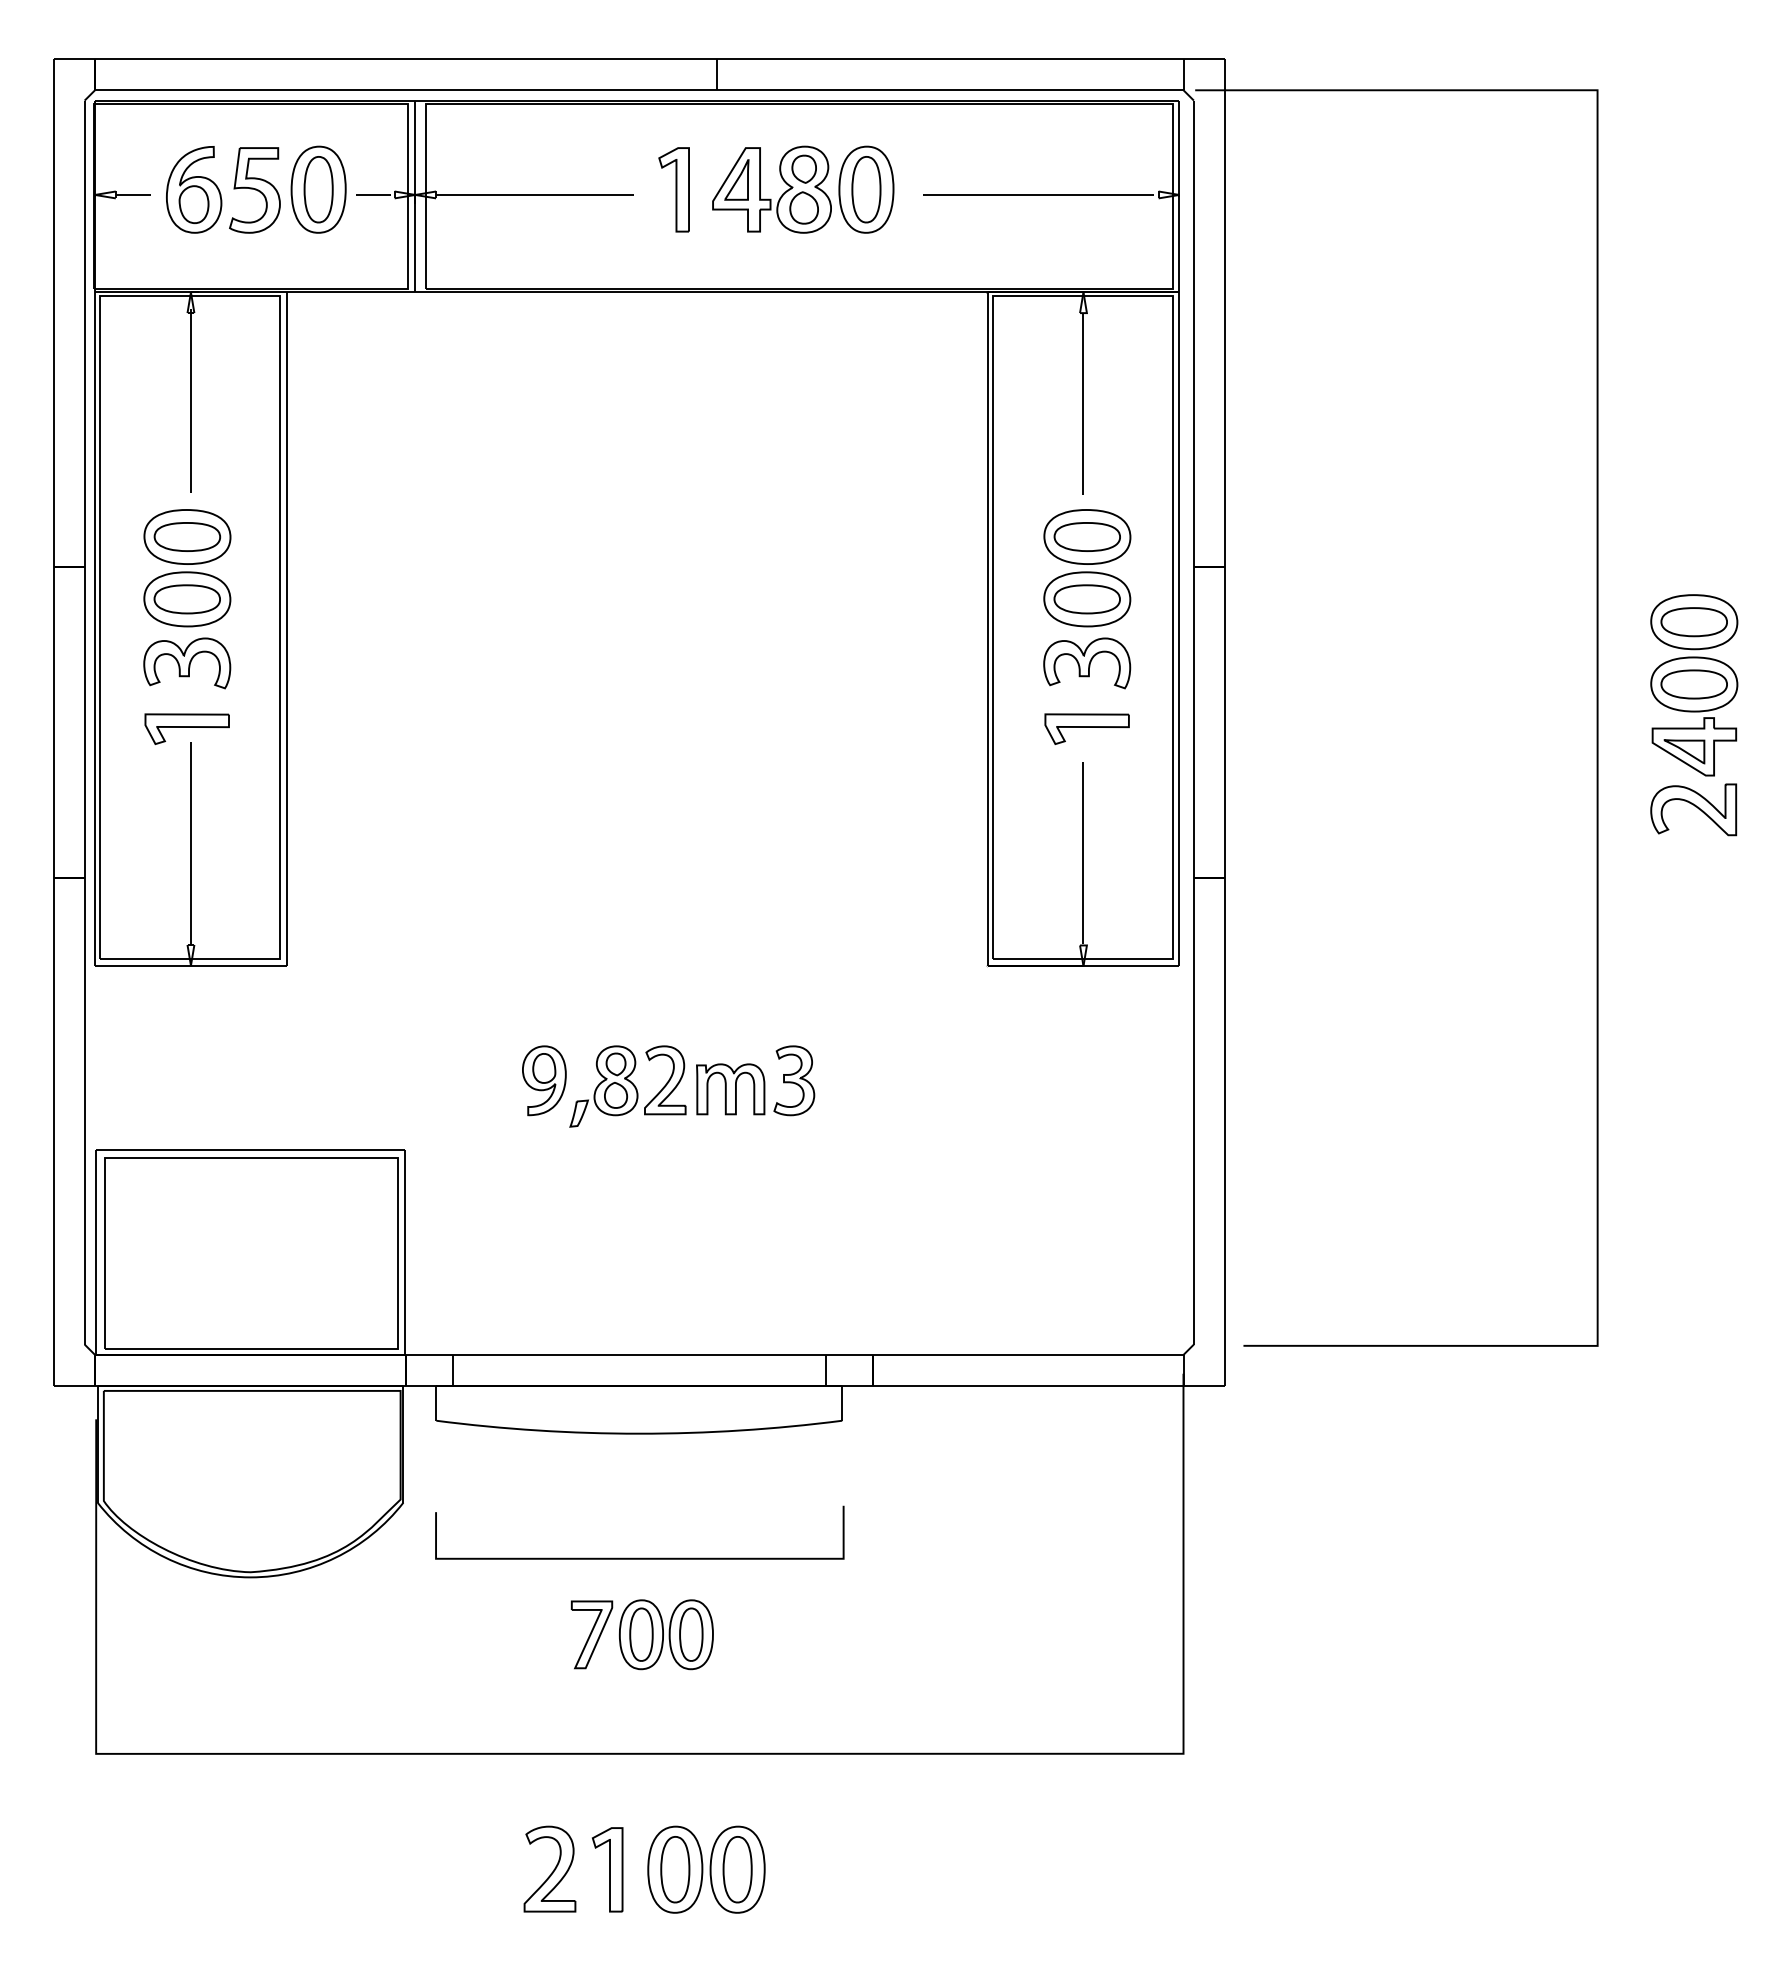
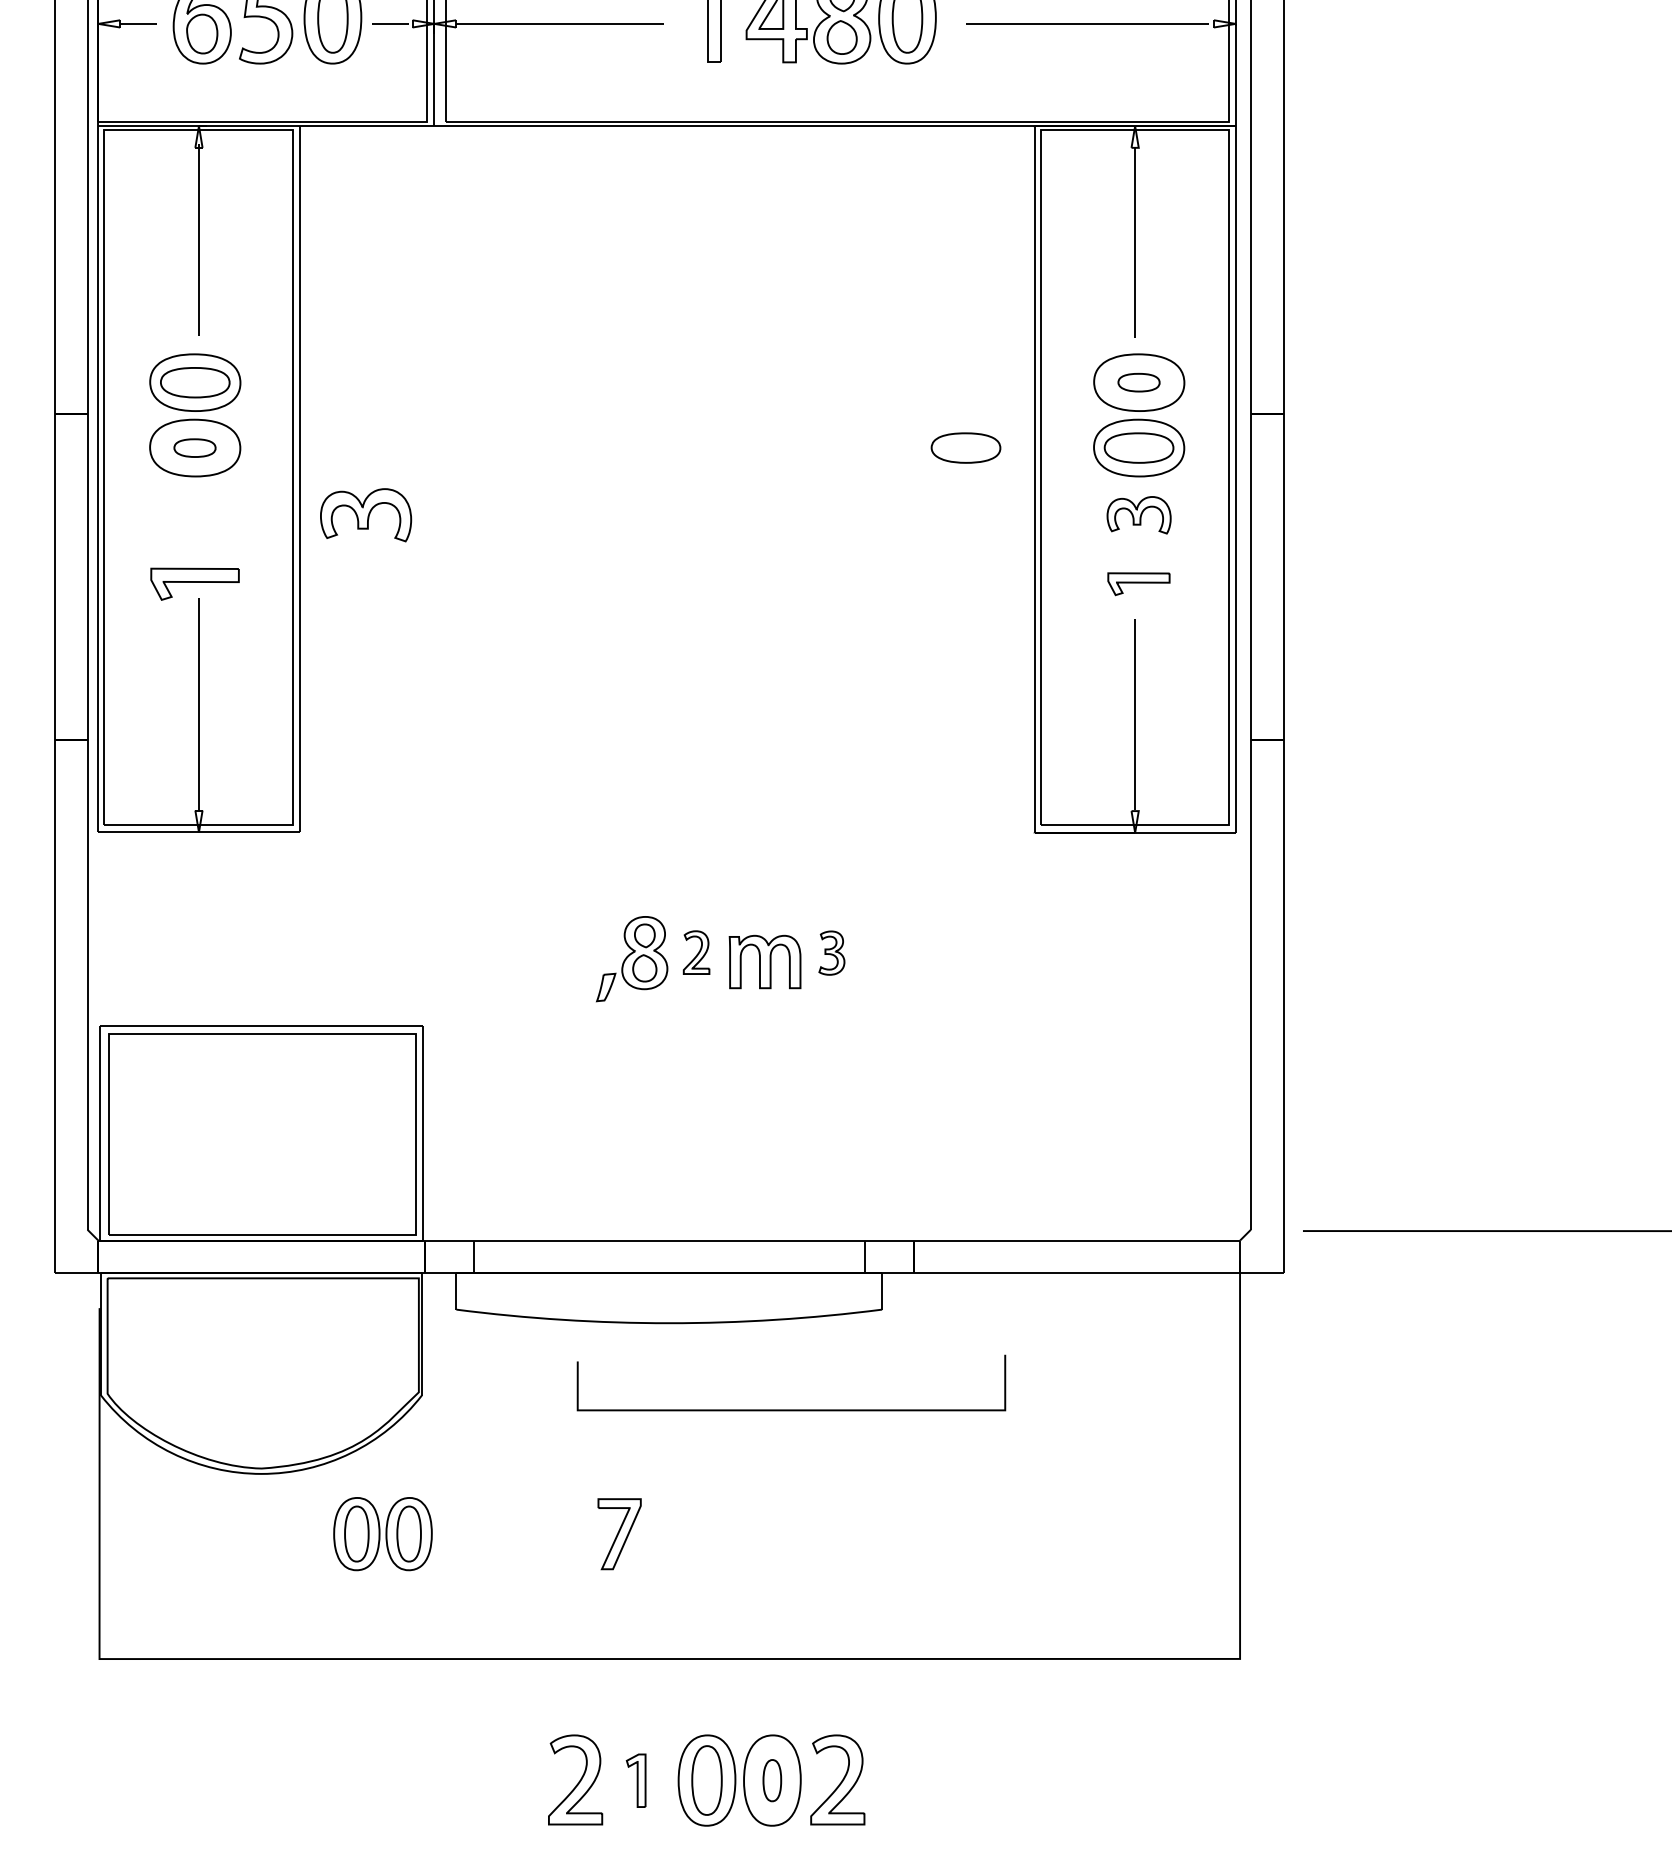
part: (1086, 536) -> (1138, 382), size x0.6
part: (186, 599) -> (194, 448), size x0.6
part: (921, 599) -> (965, 448), added
part: (187, 663) -> (366, 515), moved
part: (1087, 663) -> (1139, 515), size x0.7
part: (1086, 728) -> (1138, 583), size x0.7
part: (544, 1080) -> (569, 952), removed
part: (665, 1080) -> (696, 952), size x0.6
part: (794, 1080) -> (832, 952), size x0.6
curve: (639, 1557) -> (791, 1409), moved
part: (666, 1634) -> (383, 1533), moved
part: (799, 1868) -> (837, 1779), added
part: (607, 1869) -> (635, 1780), size x0.6
part: (737, 1869) -> (772, 1780), size x0.6

